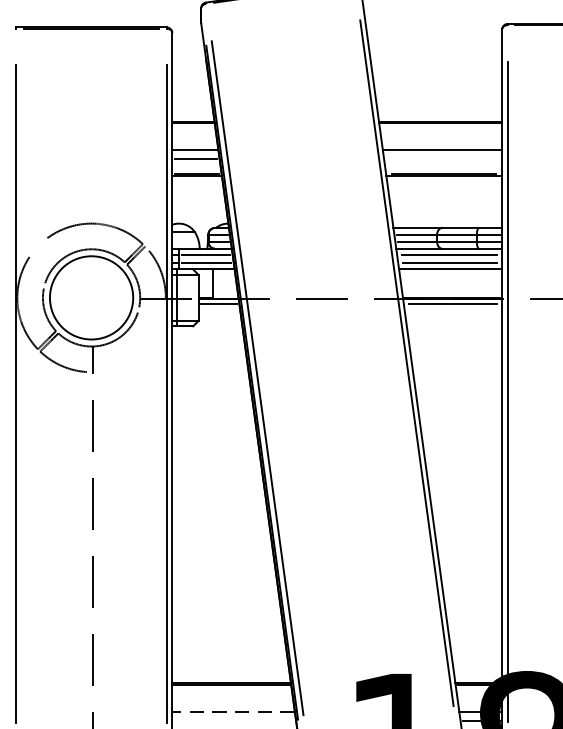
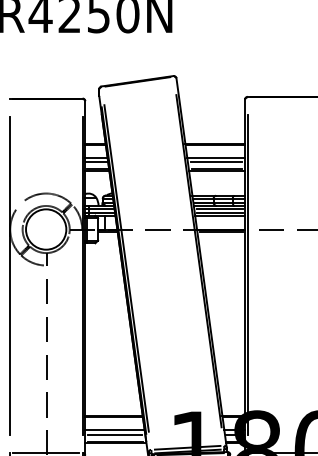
line: (443, 159) -> (216, 162), added
line: (232, 710) -> (114, 429), dashed -> solid
line: (234, 720) -> (115, 434), added

